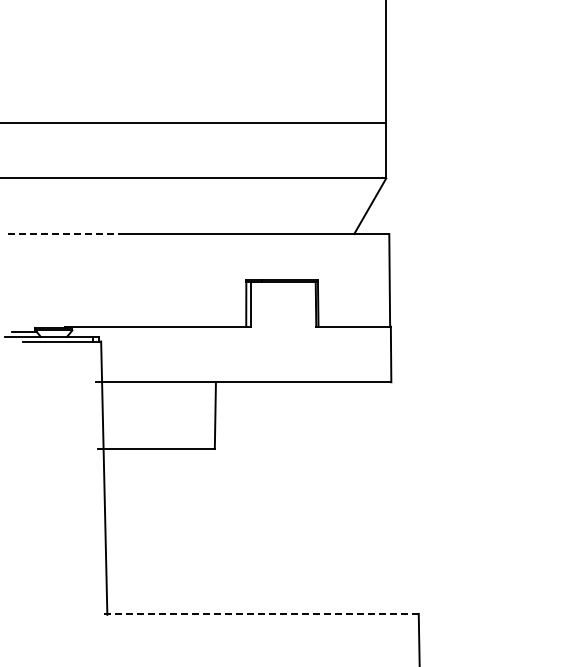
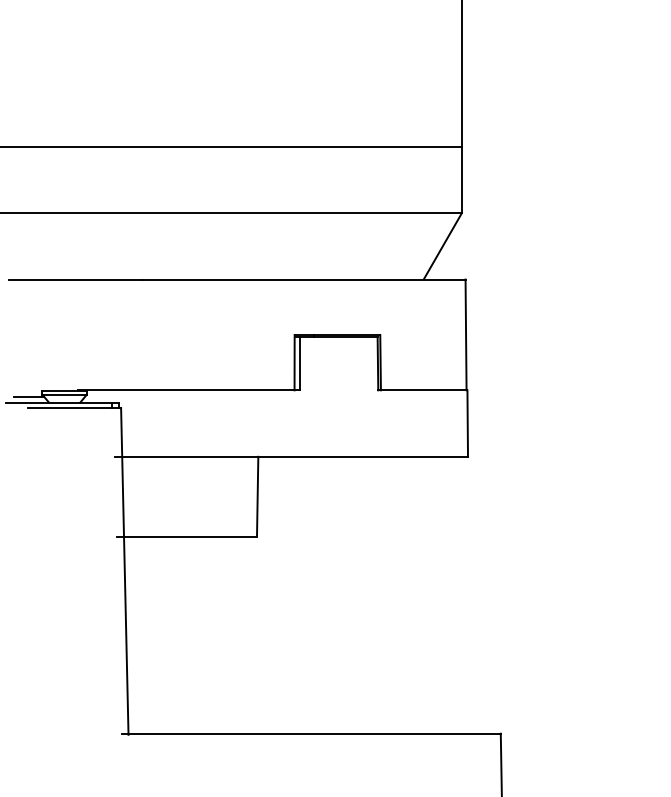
line: (63, 234) -> (76, 280), dashed -> solid
line: (260, 613) -> (311, 733), dashed -> solid

